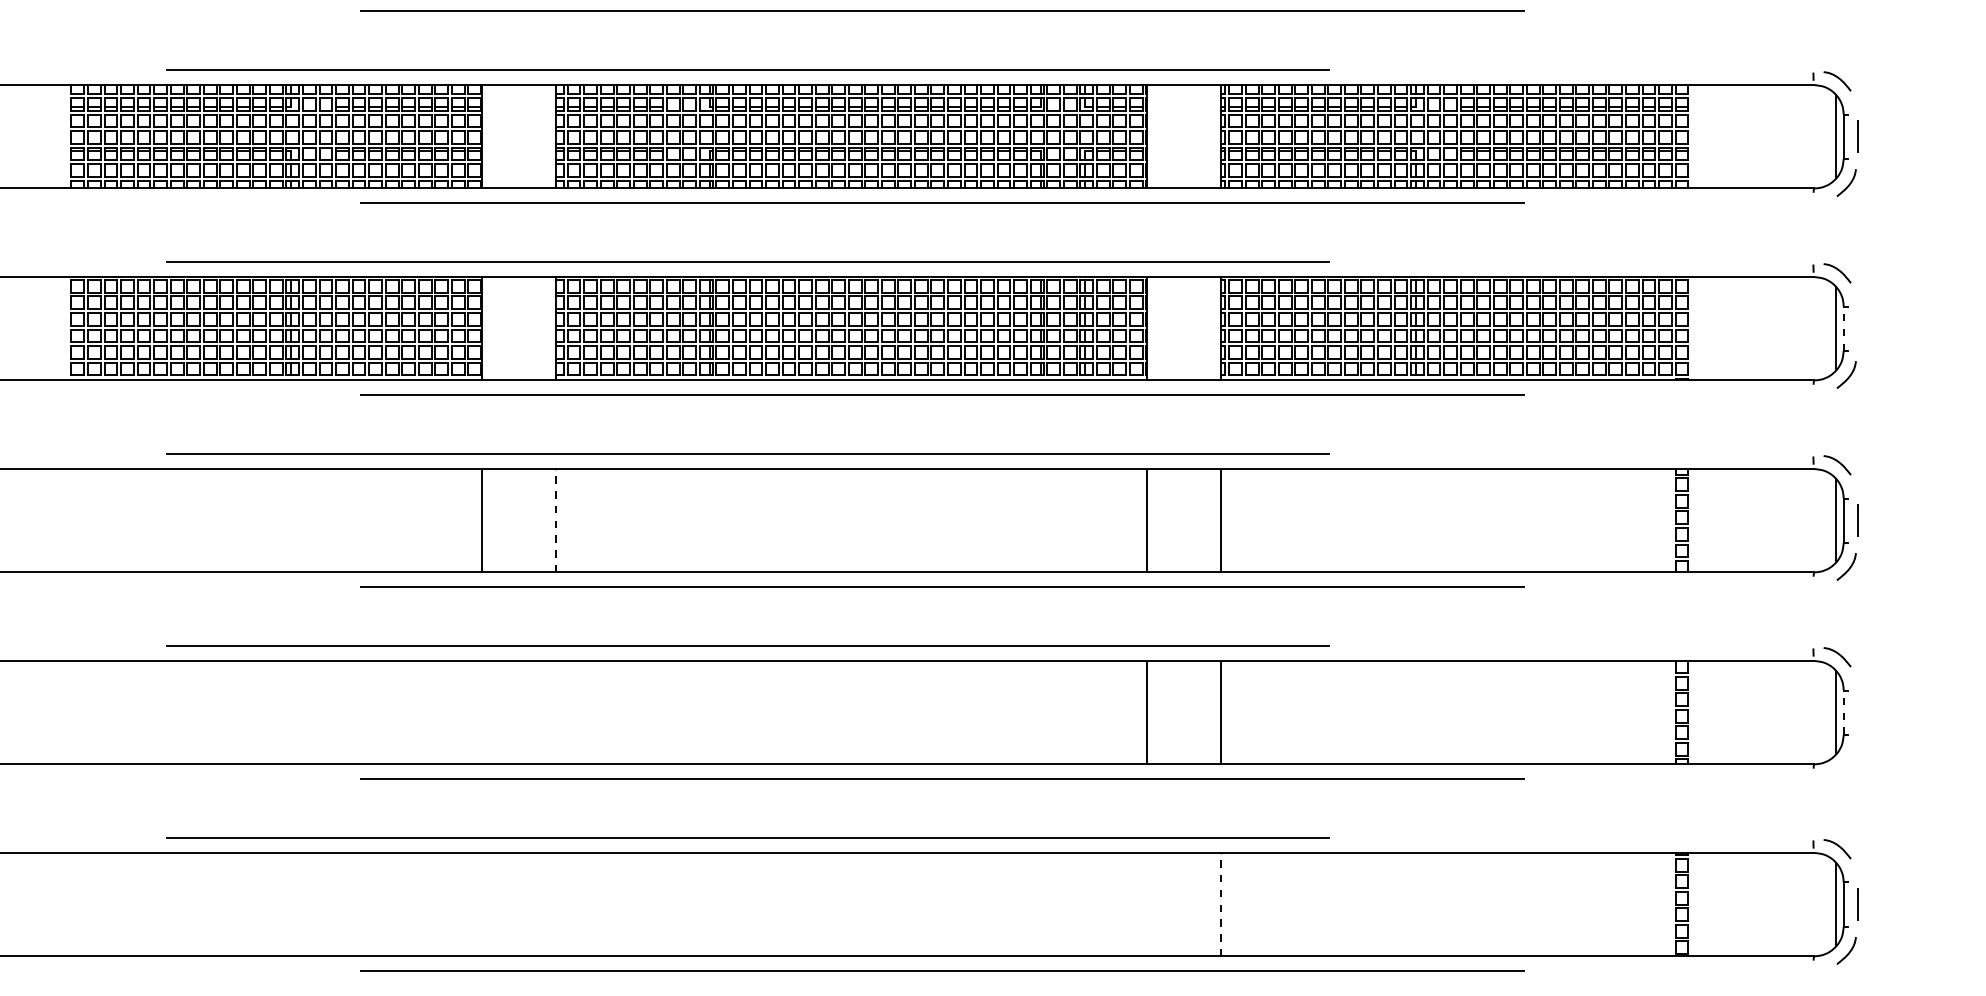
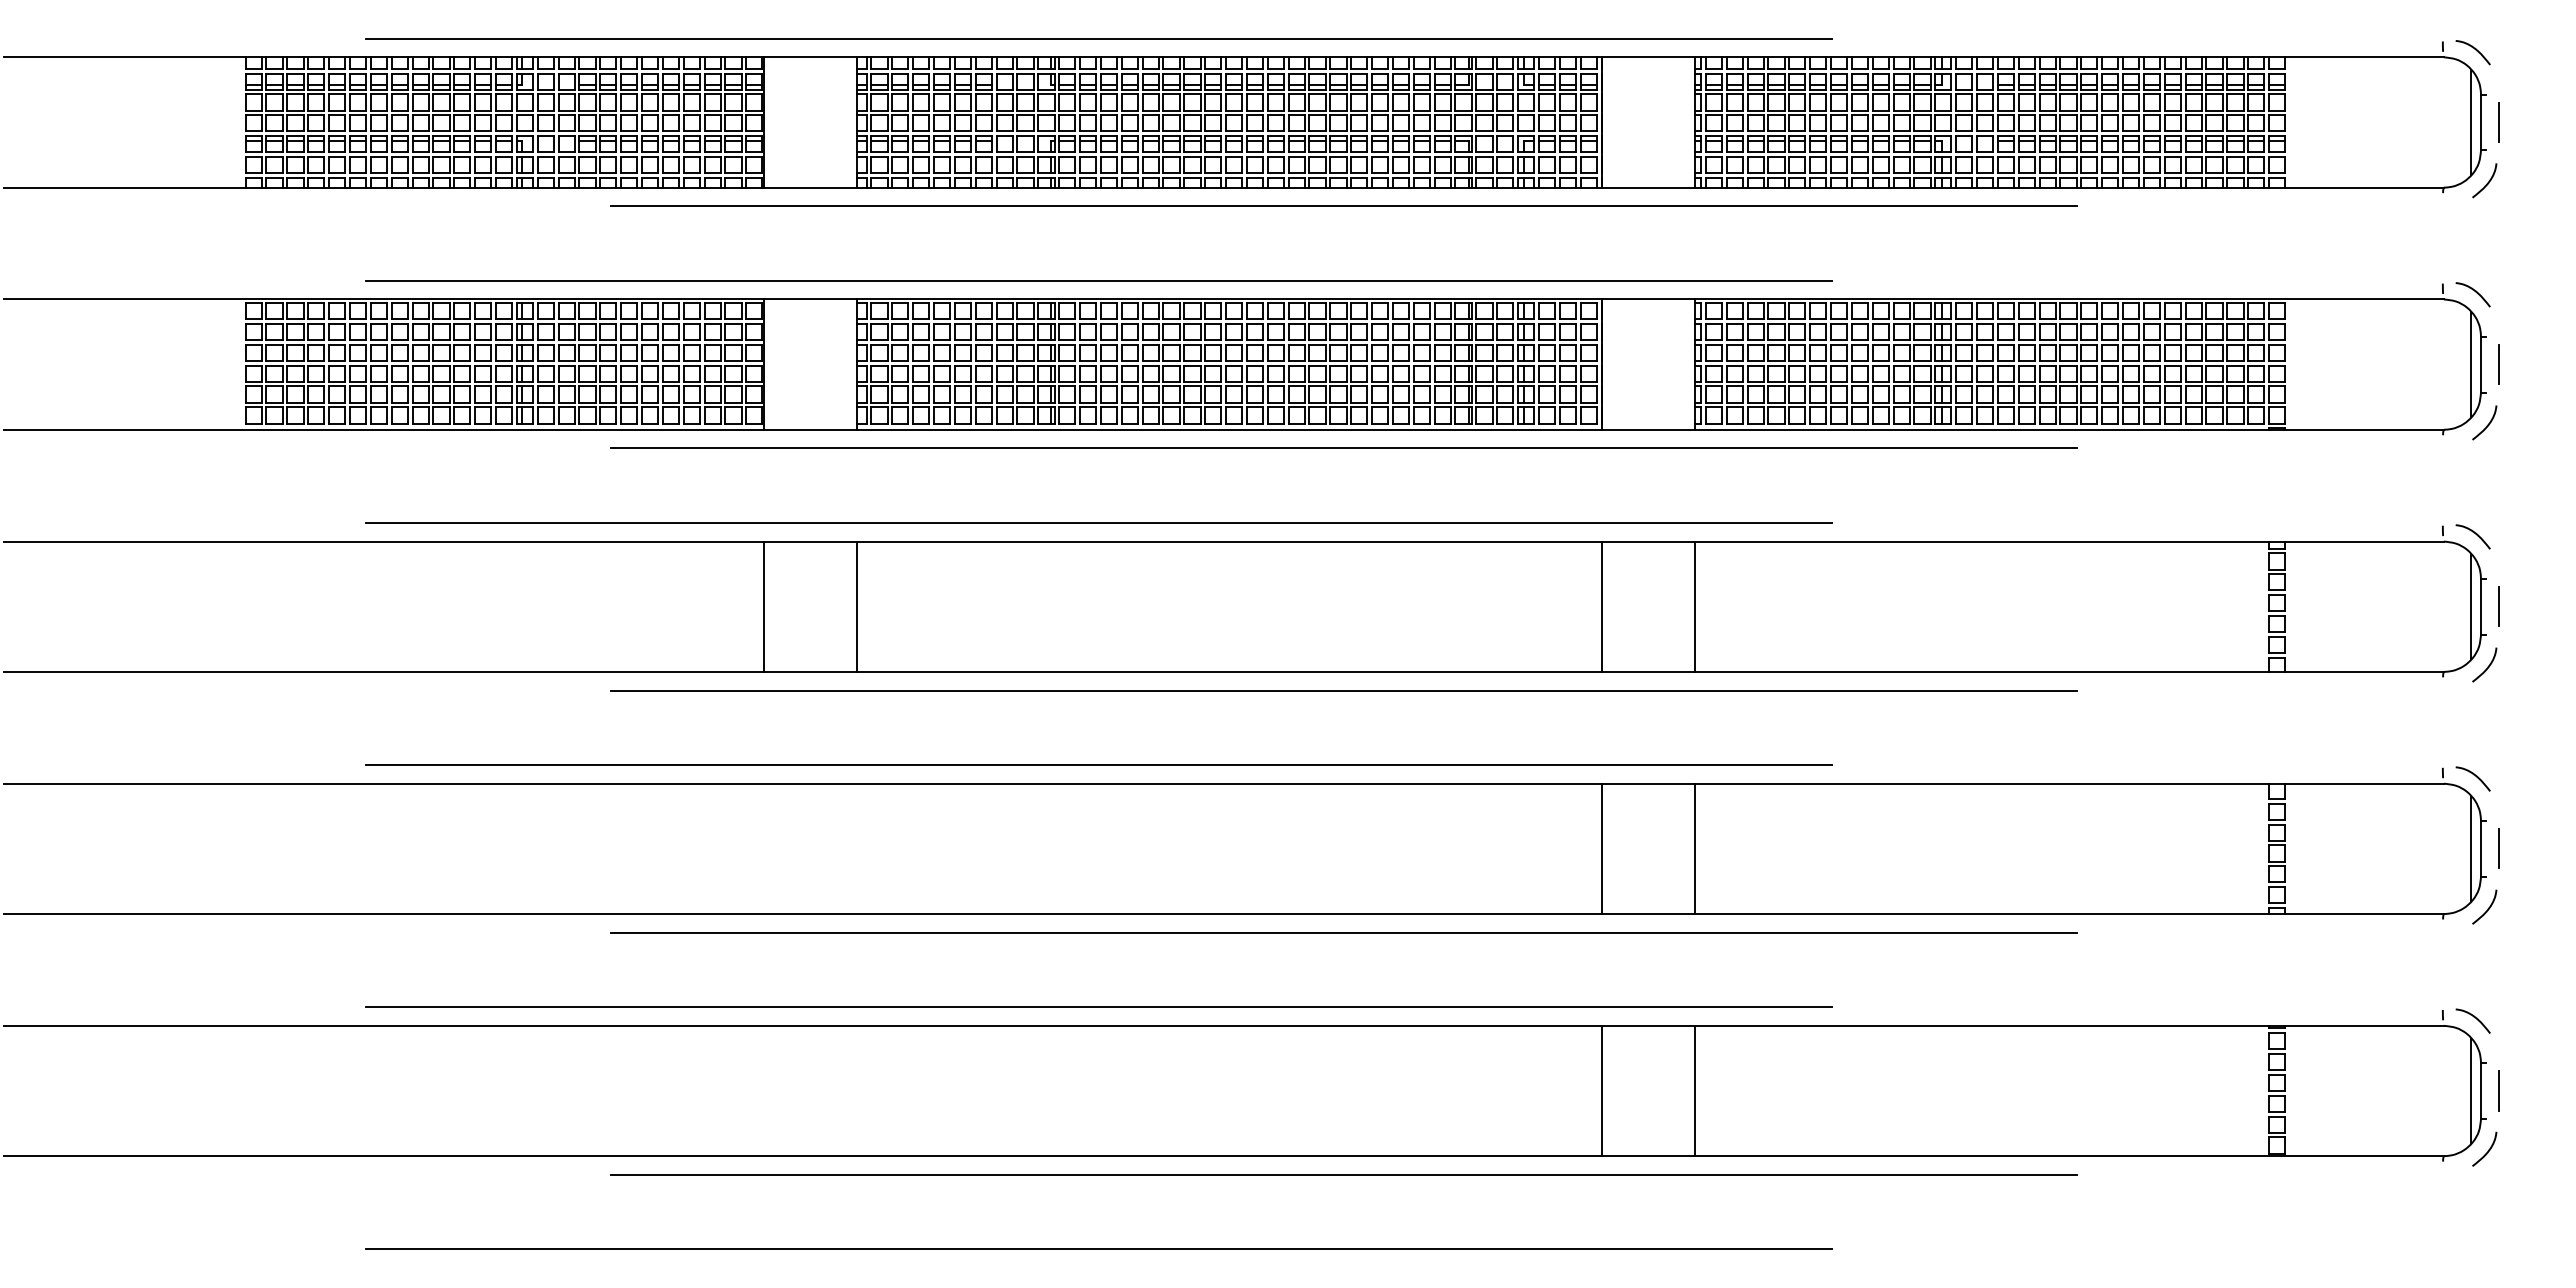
line: (1844, 328) -> (2481, 364), dashed -> solid
line: (1857, 328) -> (2498, 364), added
line: (555, 520) -> (856, 606), dashed -> solid
line: (1844, 712) -> (2481, 848), dashed -> solid
line: (1857, 712) -> (2498, 848), added
curve: (1848, 759) -> (2487, 908), added
line: (1146, 904) -> (1601, 1090), added
line: (1220, 904) -> (1695, 1090), dashed -> solid

